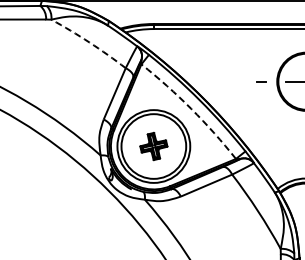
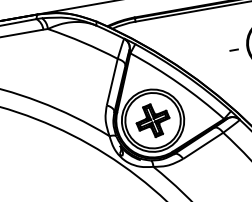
arc: (89, 42) -> (83, 42), dashed -> solid
arc: (191, 108) -> (179, 83), dashed -> solid
part: (153, 146) -> (152, 120), size x1.43

